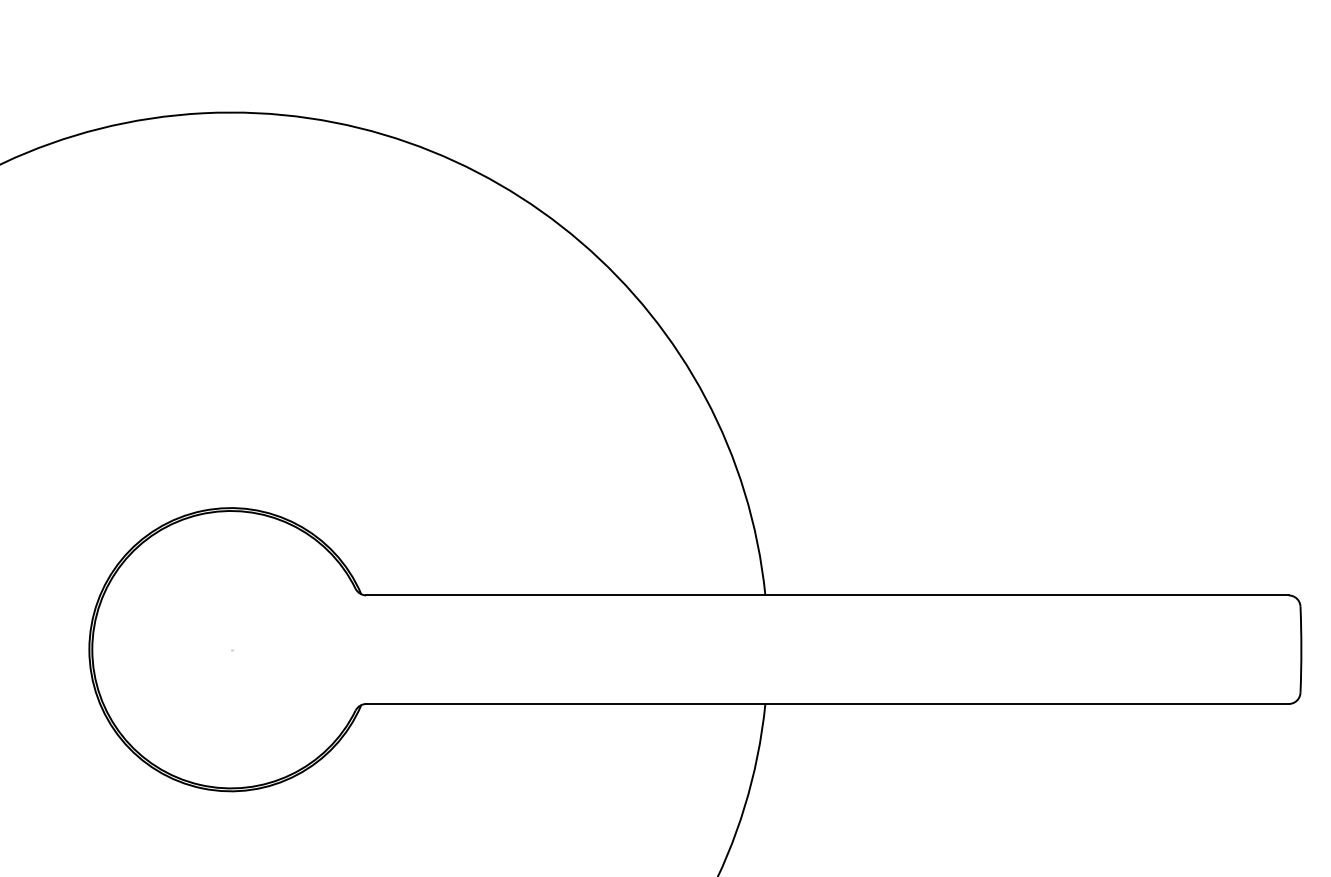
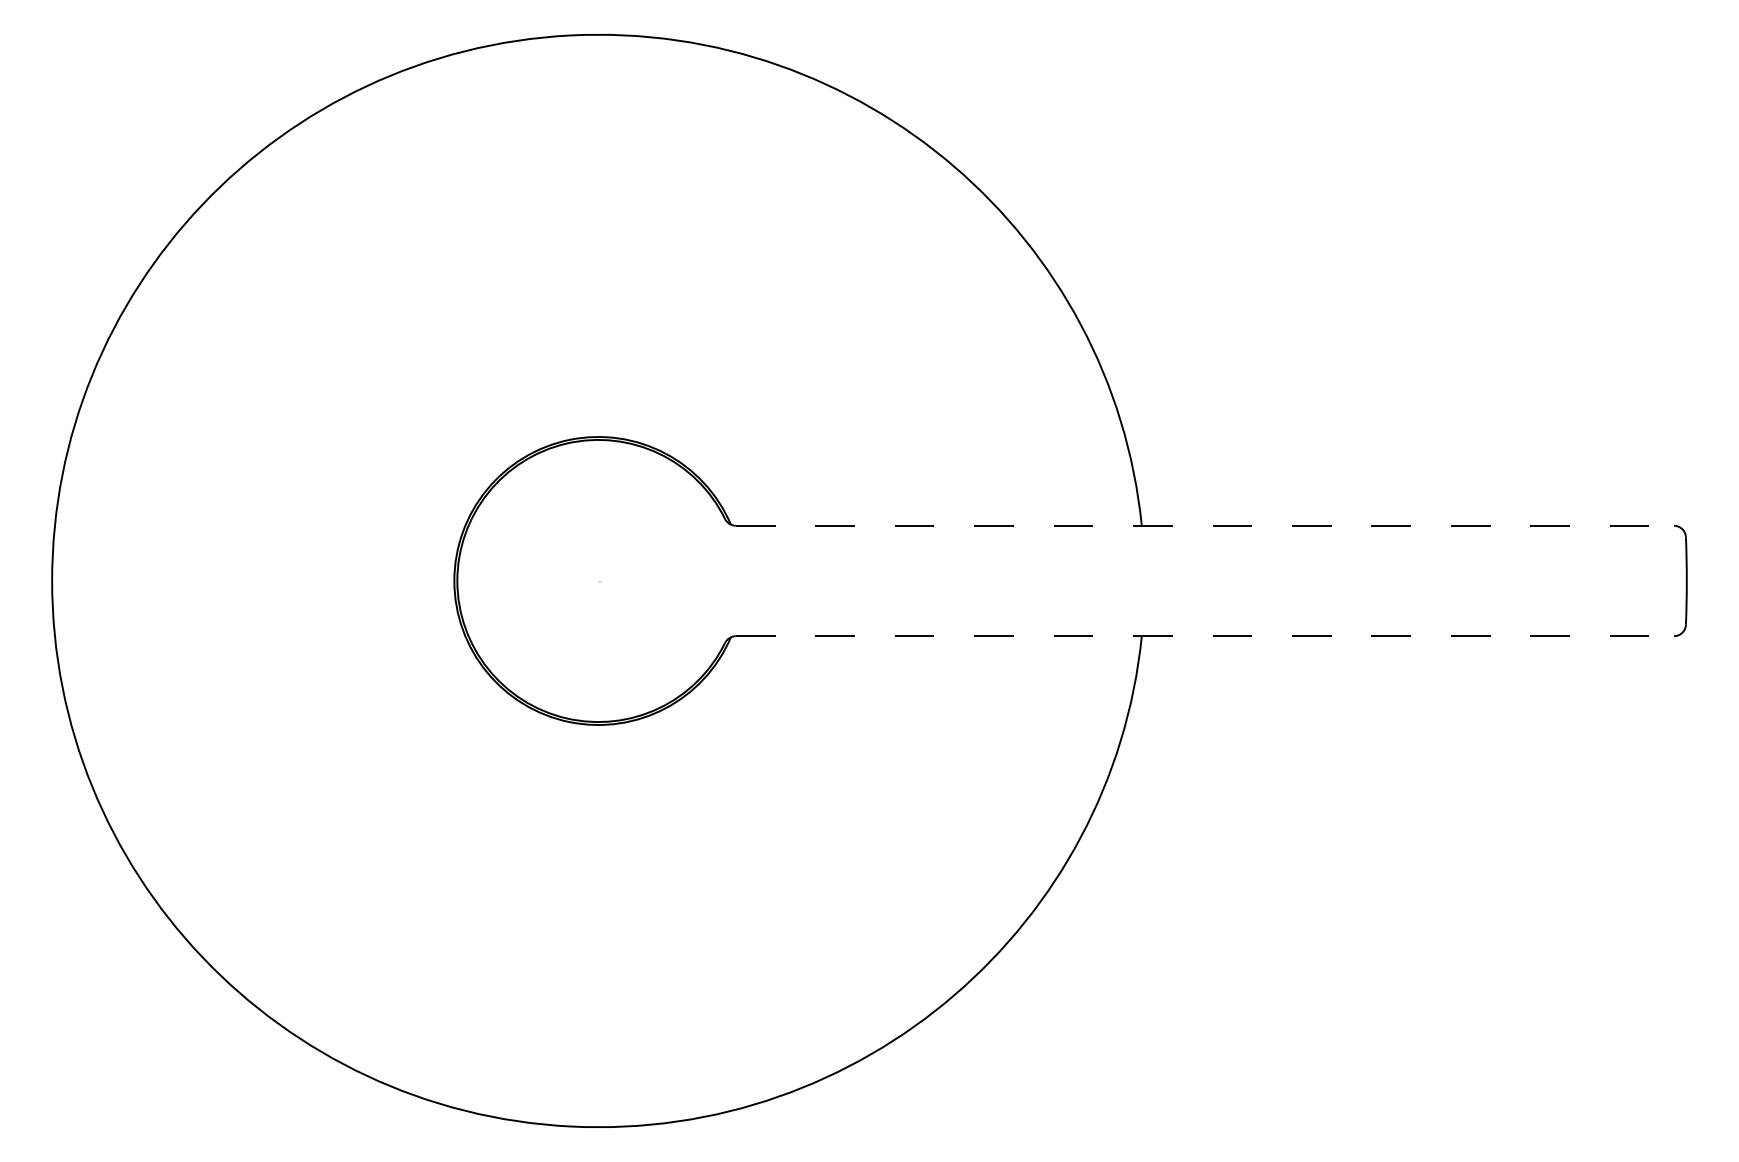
line: (828, 595) -> (1205, 525), solid -> dashed
line: (828, 704) -> (1205, 636), solid -> dashed

